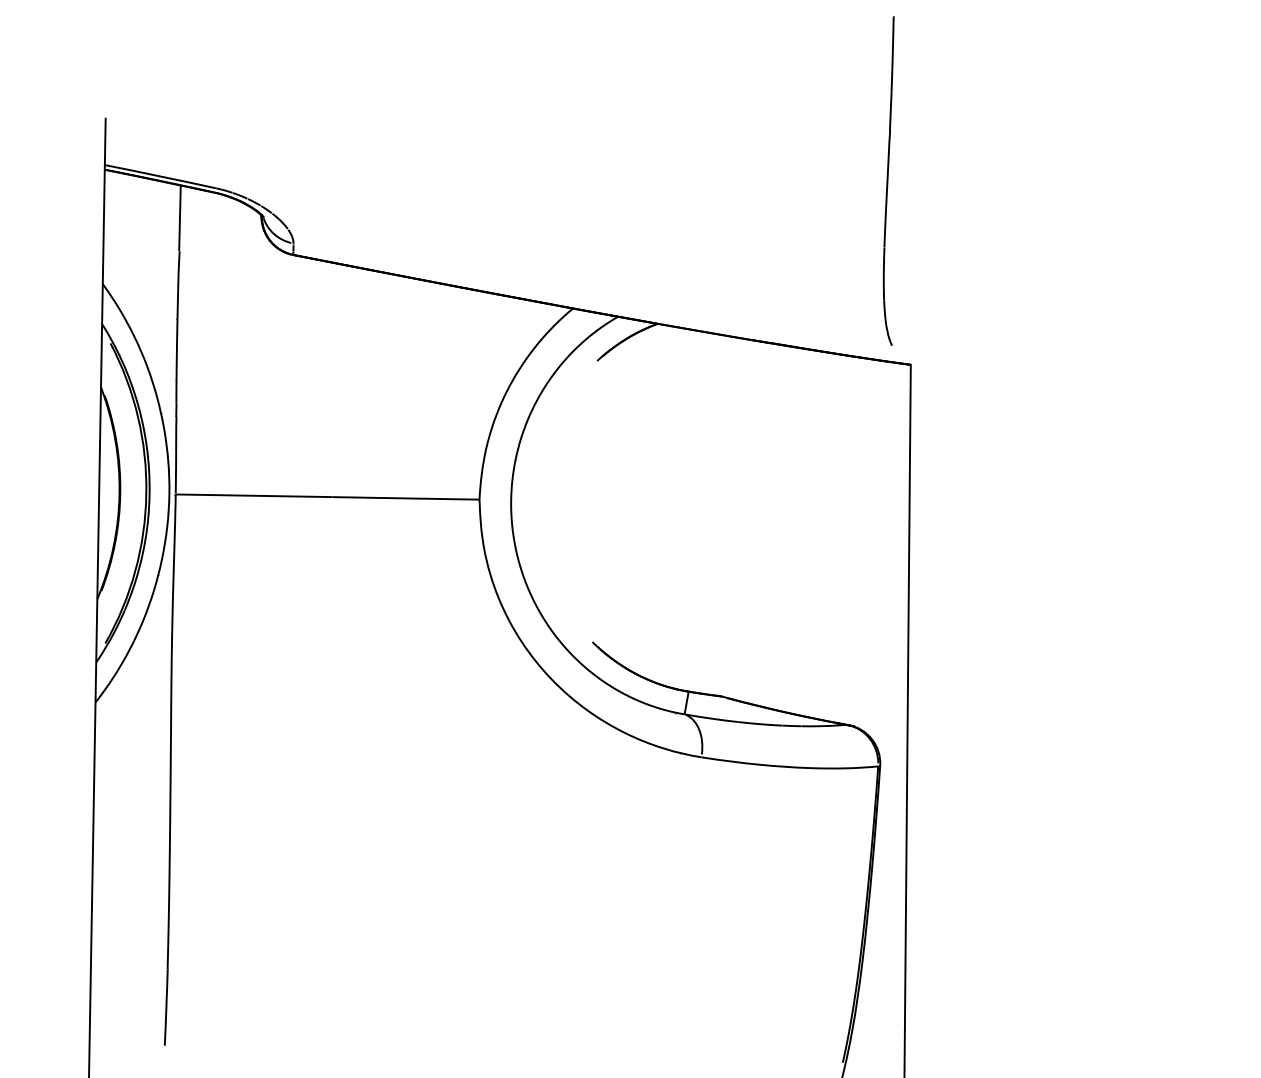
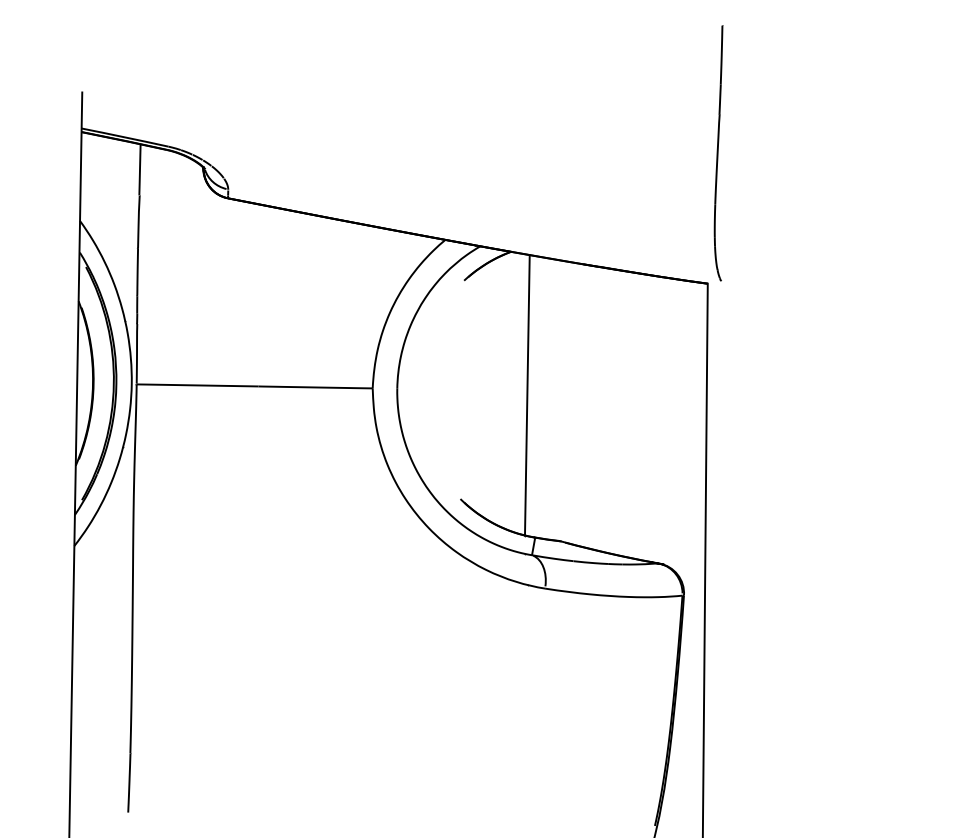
part: (888, 180) -> (718, 152), moved
line: (678, 508) -> (527, 395), added

